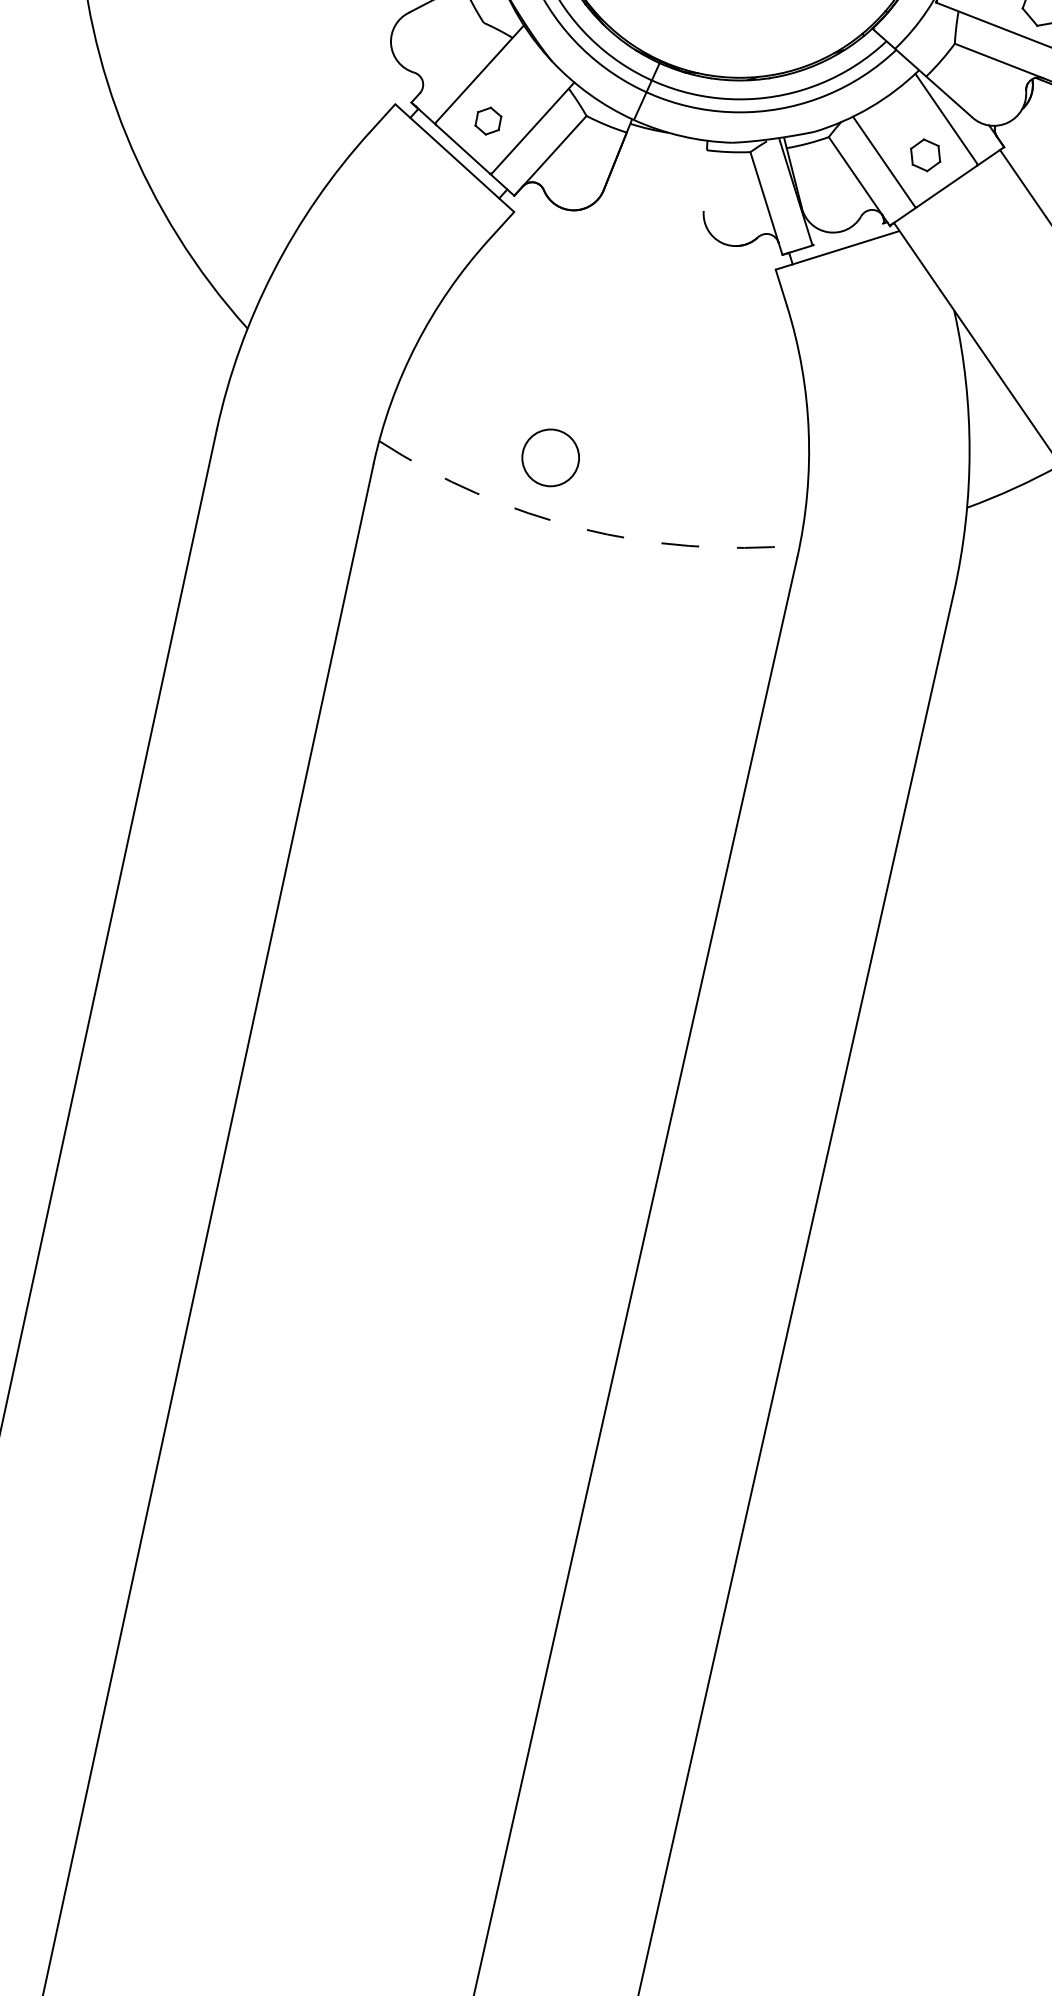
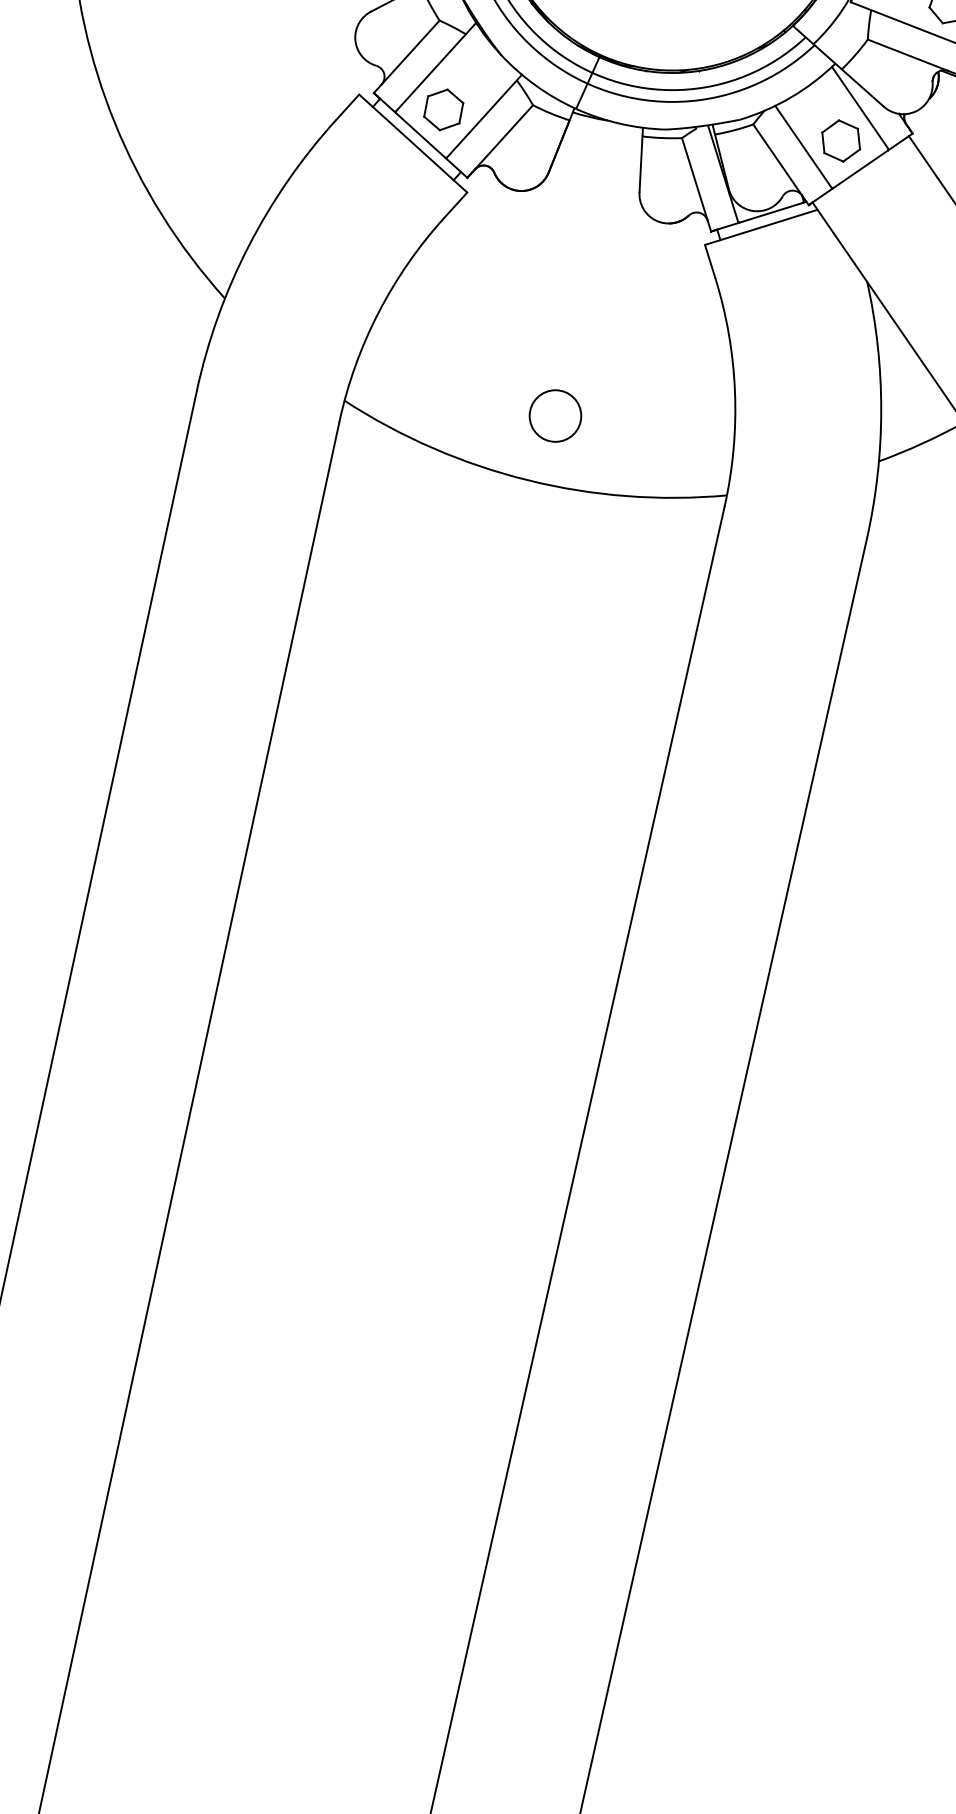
line: (451, 57) -> (410, 52), added
part: (488, 120) -> (443, 109), size x1.67
part: (925, 154) -> (841, 140), size x1.43
line: (704, 180) -> (640, 163), added
line: (848, 233) -> (771, 212), added
circle: (550, 457) -> (555, 415), moved
arc: (580, 528) -> (527, 480), dashed -> solid

